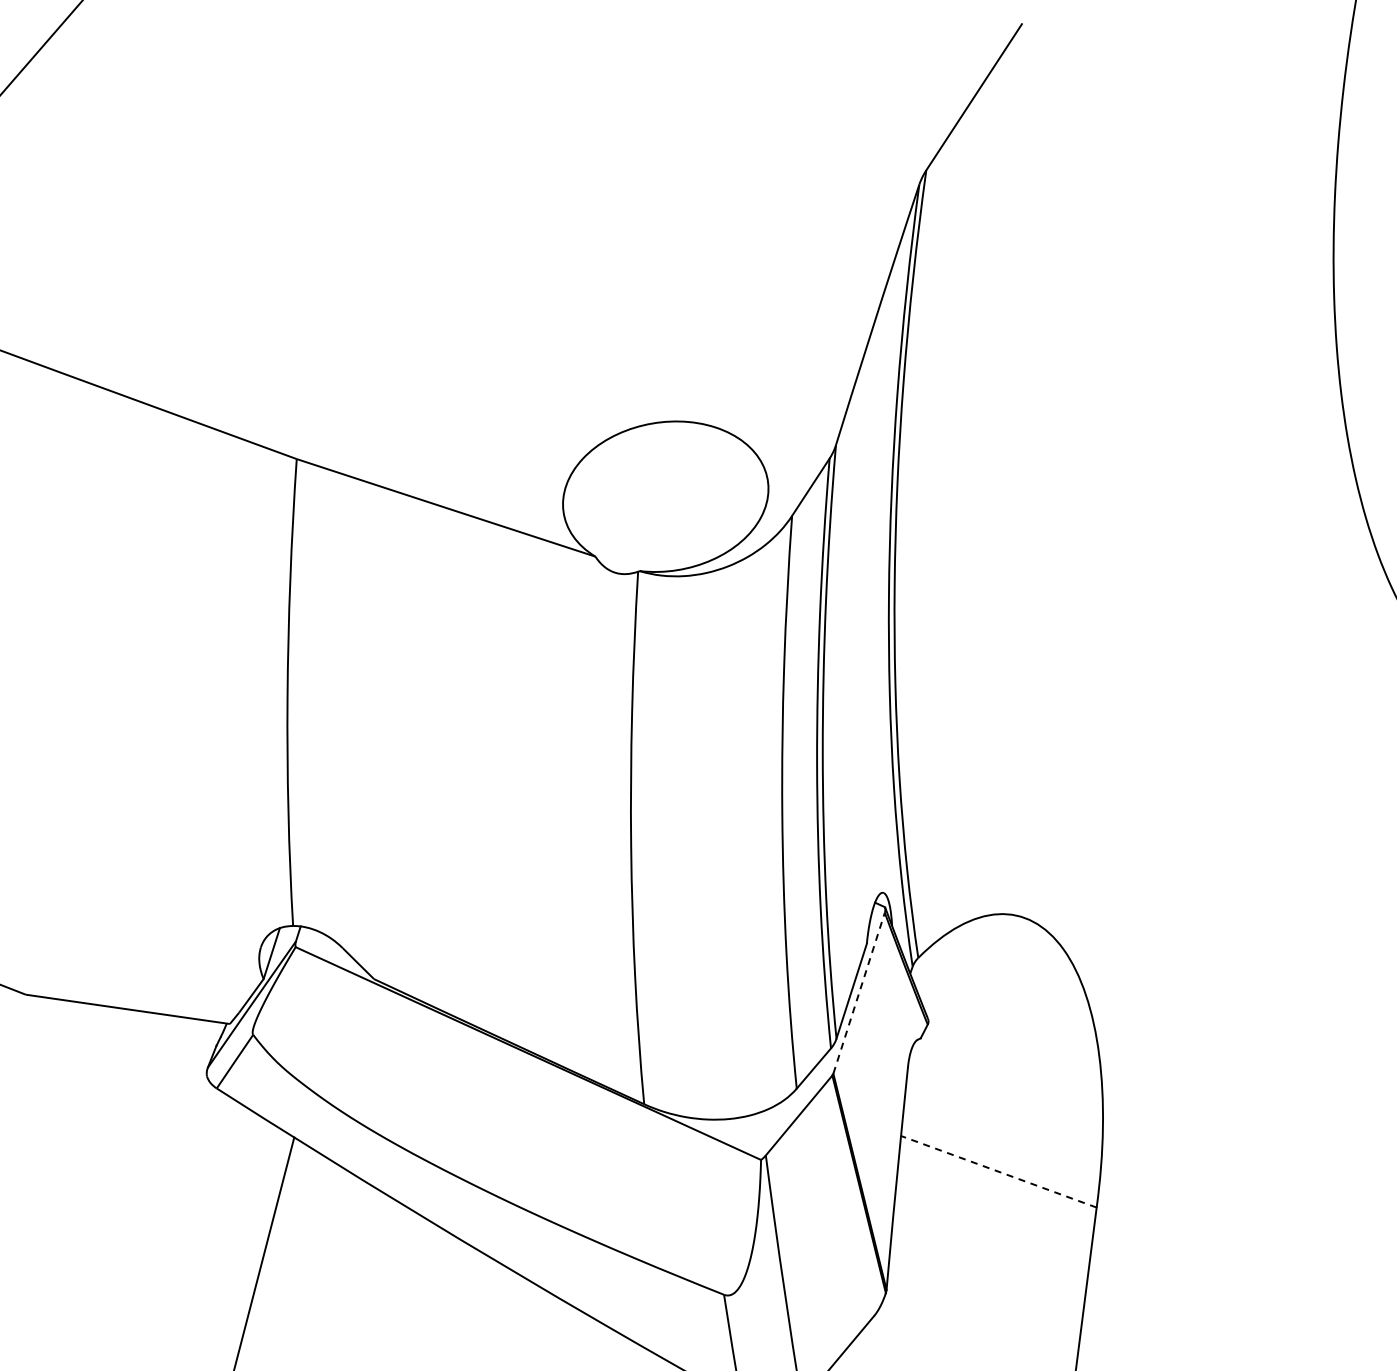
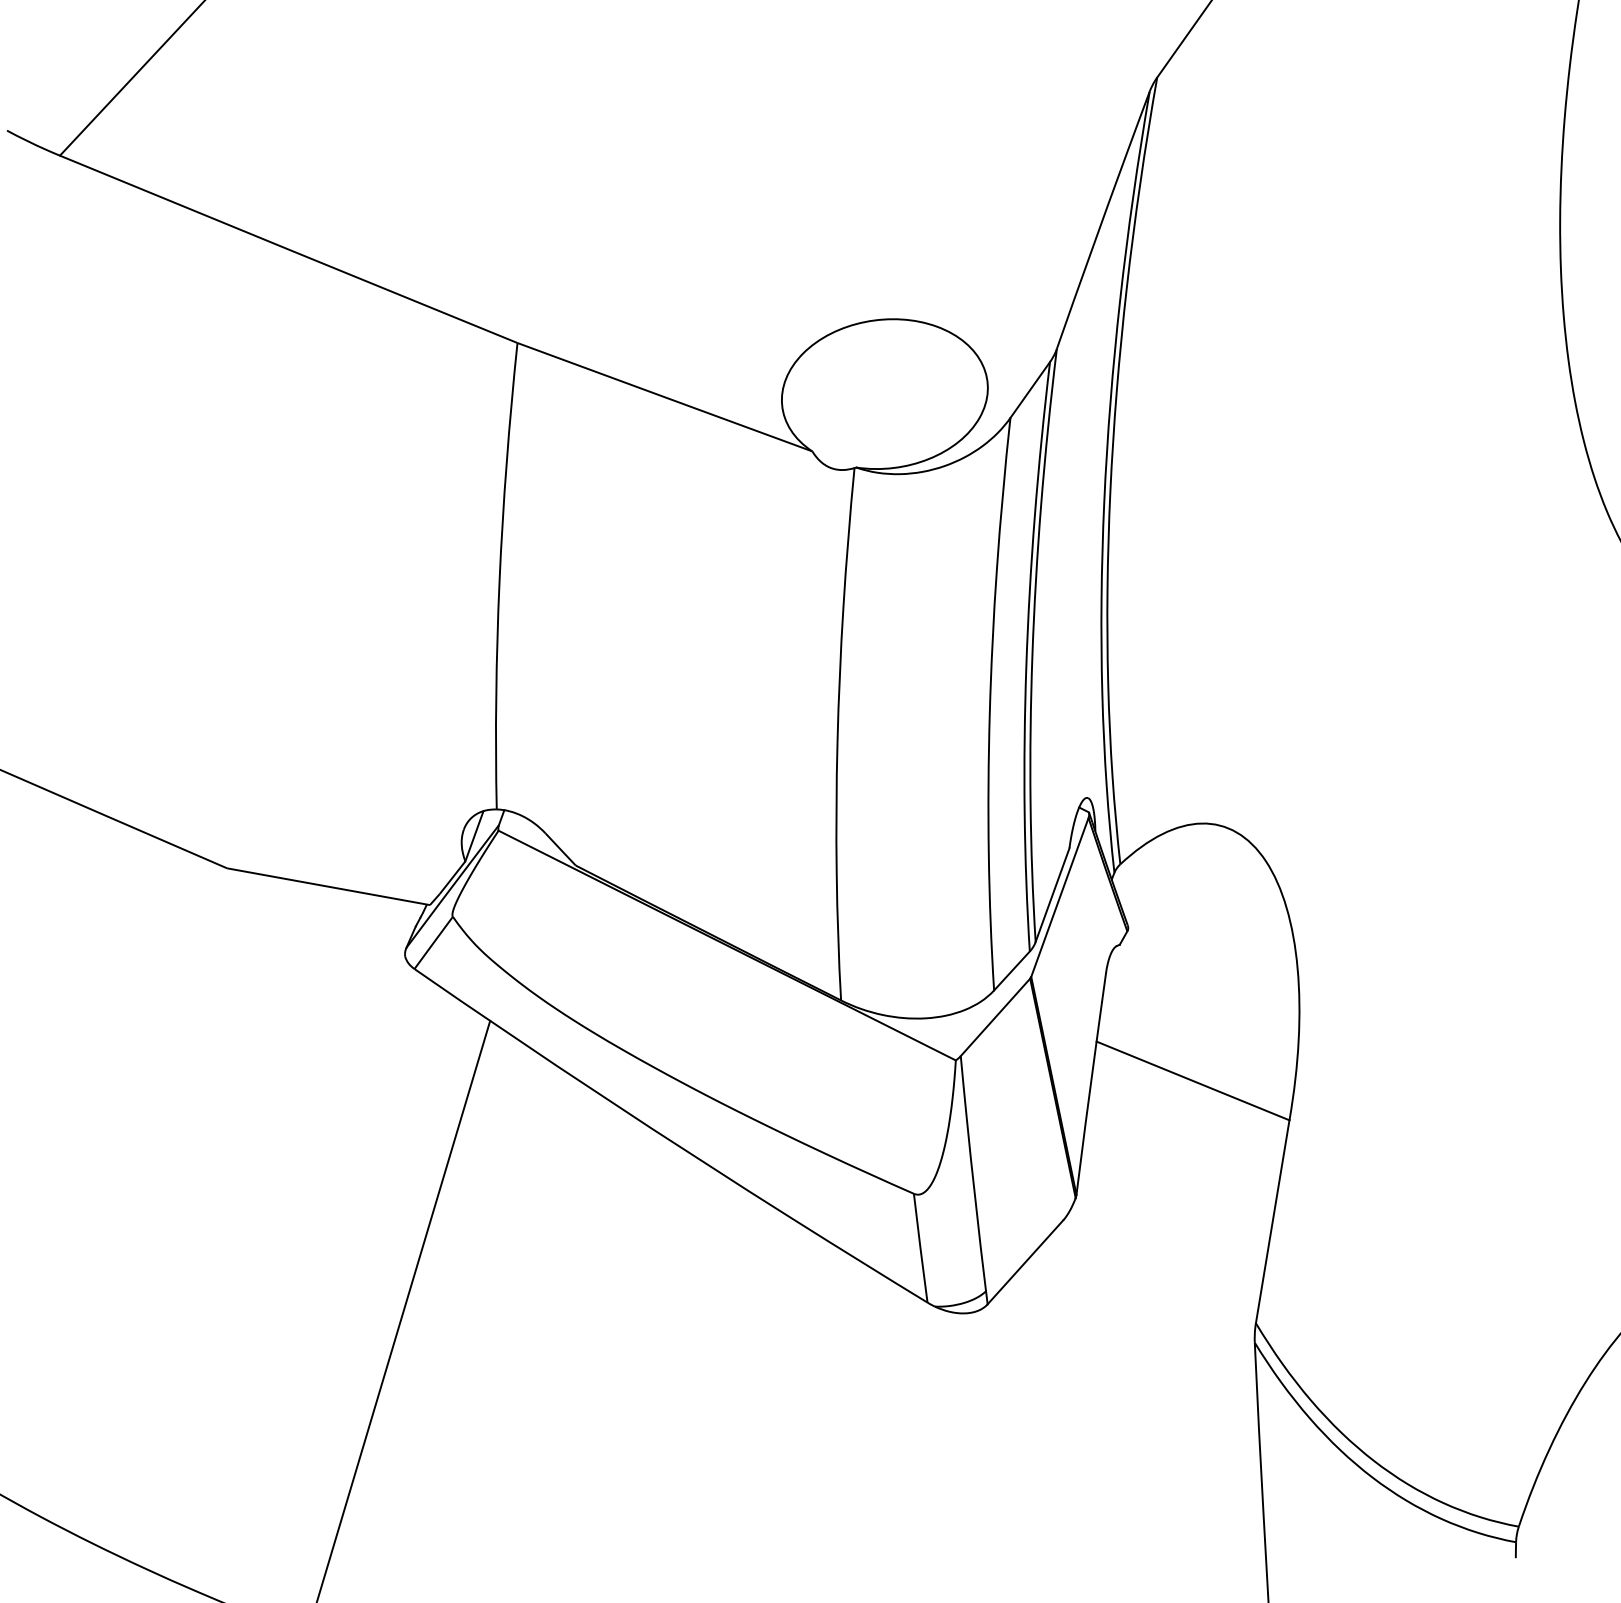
line: (859, 992) -> (1060, 896), dashed -> solid
line: (998, 1171) -> (1192, 1080), dashed -> solid

